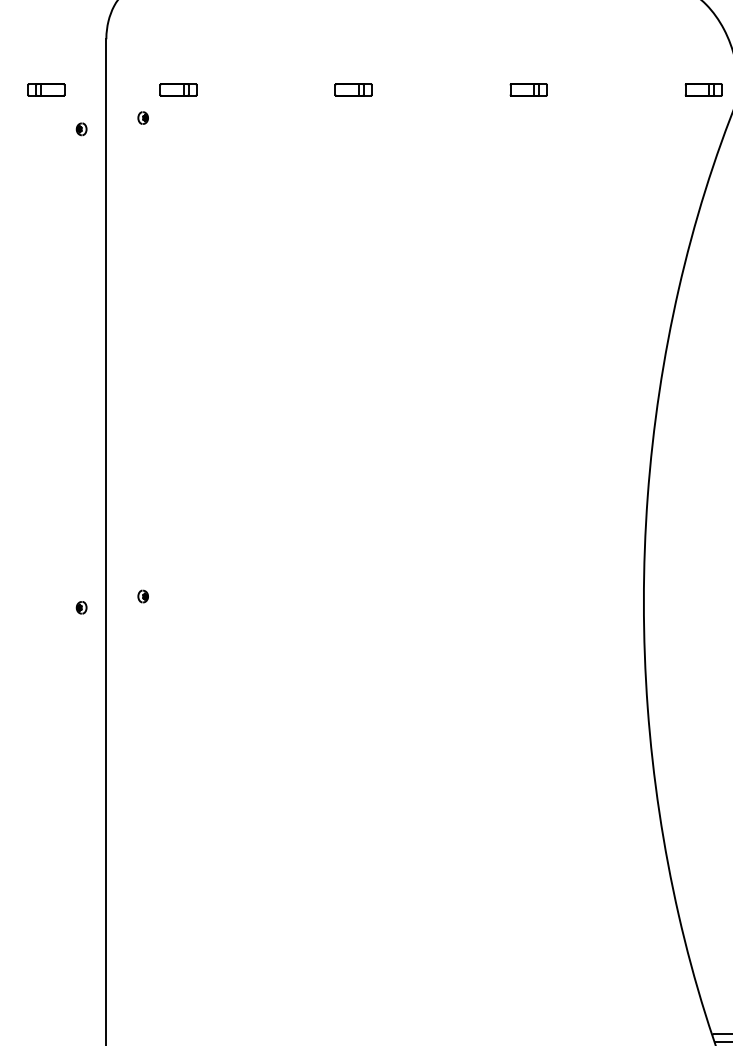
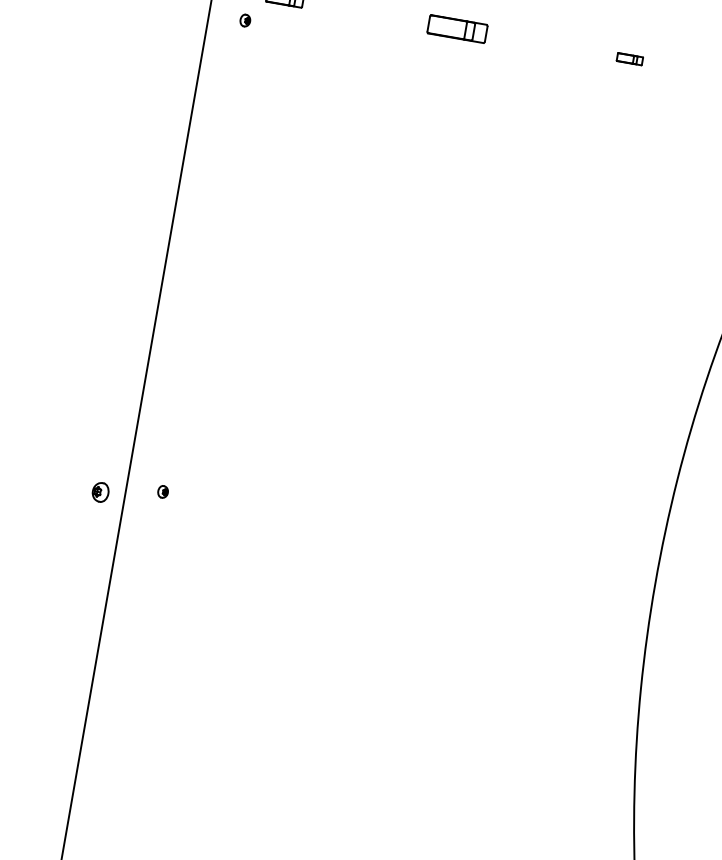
part: (353, 89) -> (457, 28), size x1.6
part: (528, 89) -> (629, 58), size x0.7
part: (81, 129) -> (182, 21), removed
part: (81, 607) -> (100, 492), size x1.6

